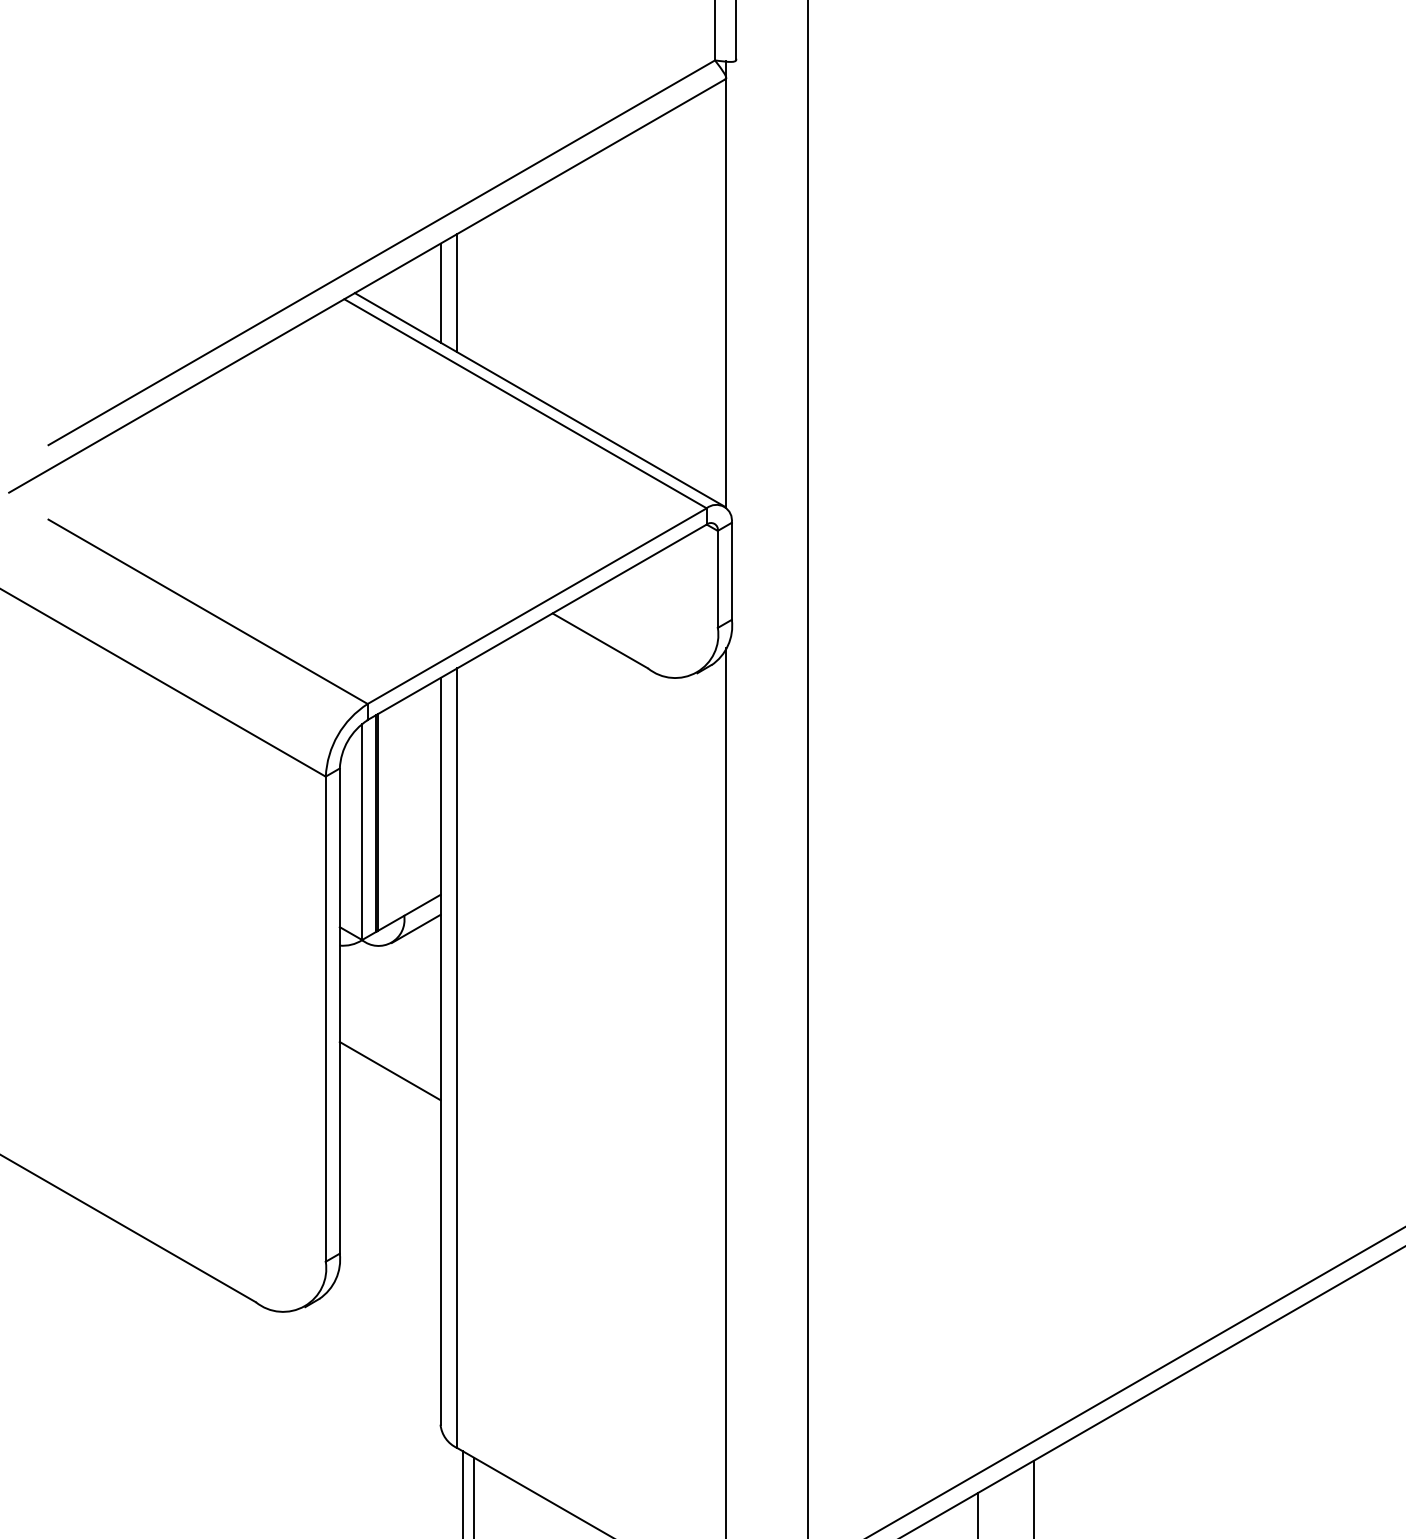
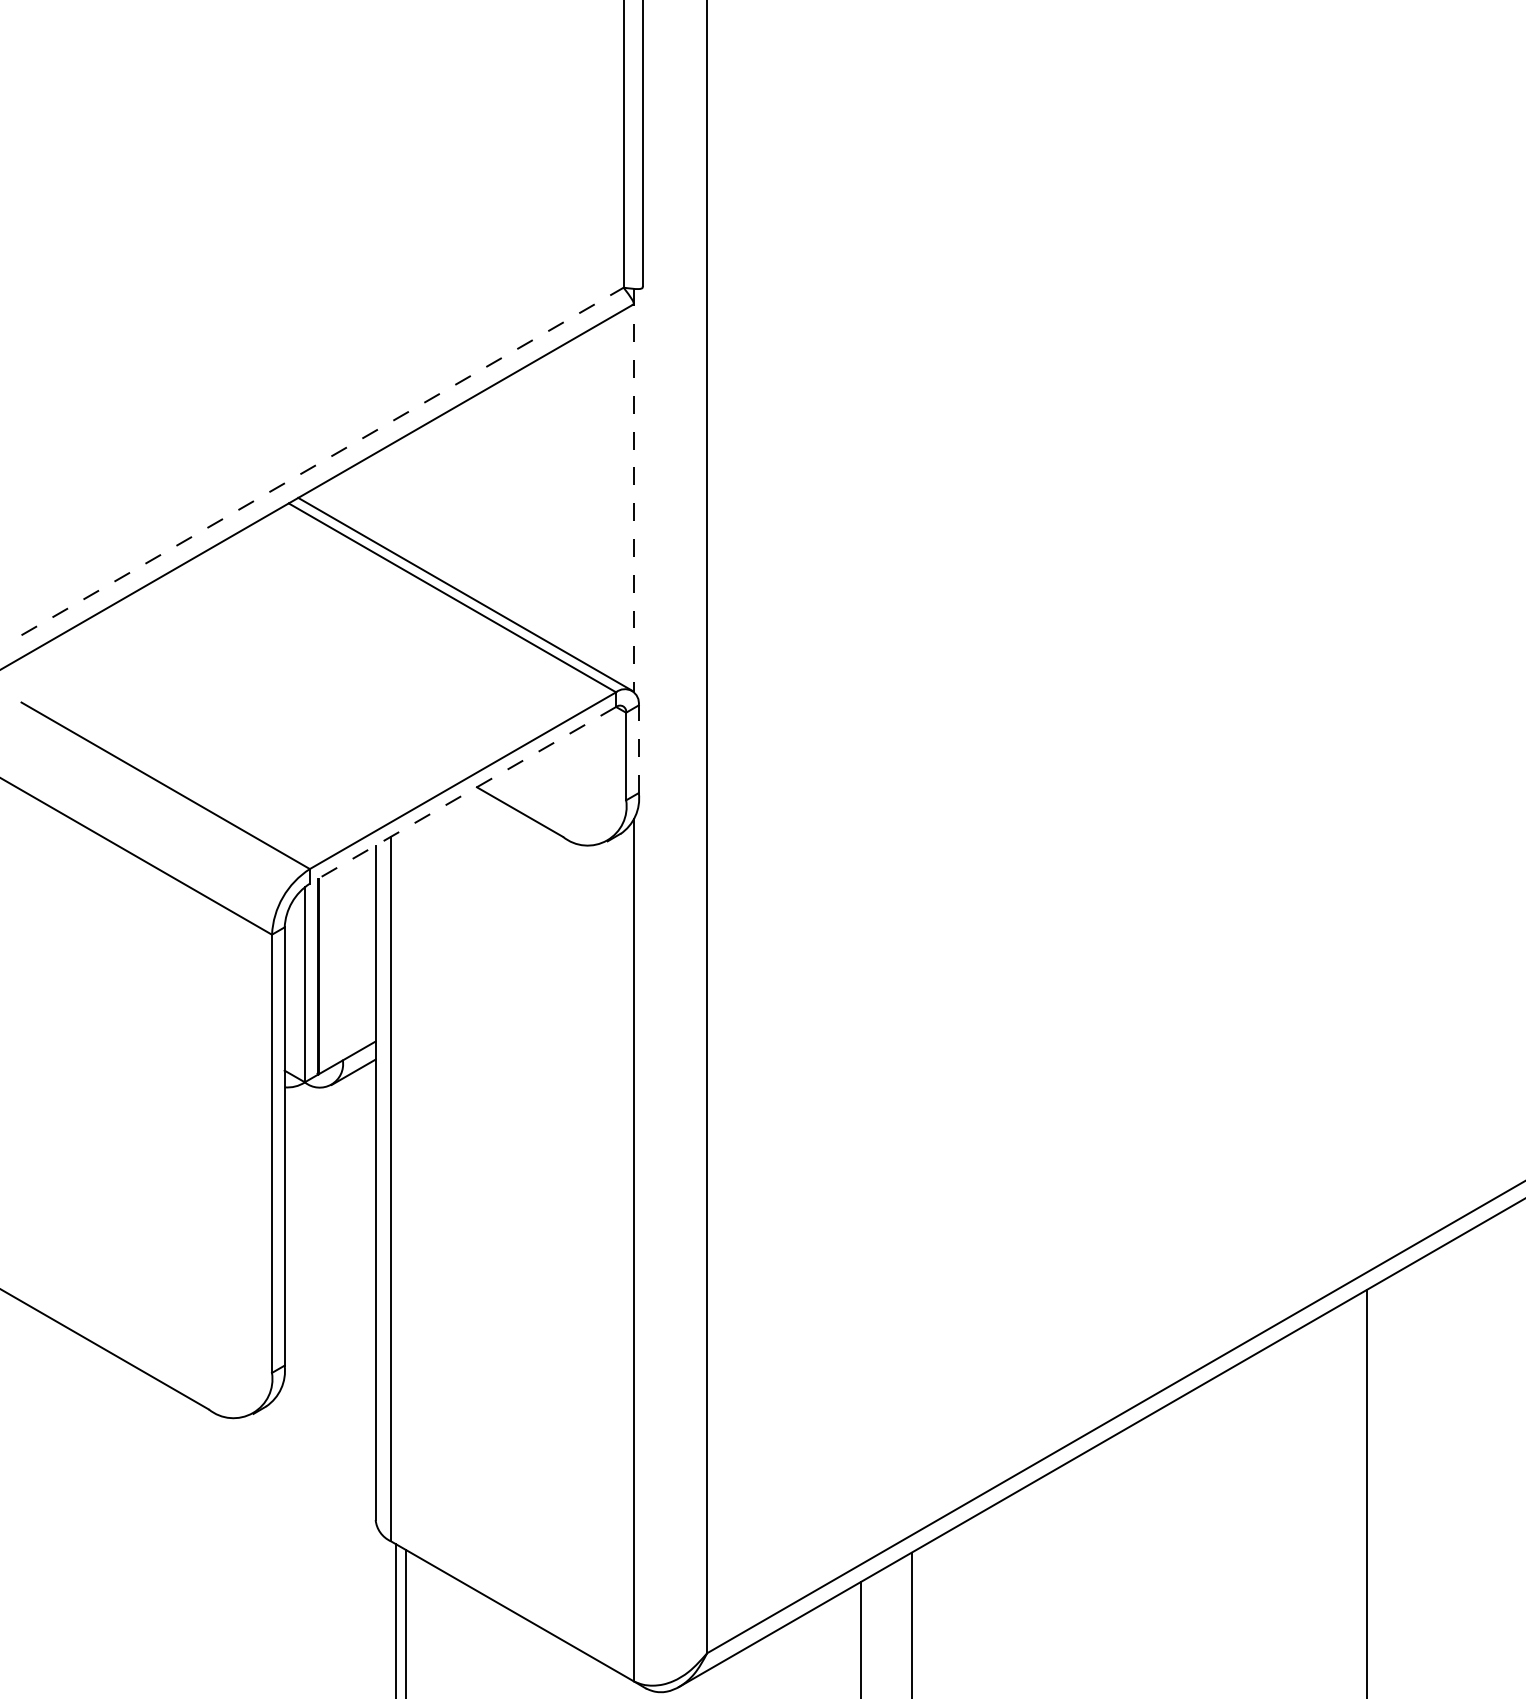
line: (381, 252) -> (322, 461), solid -> dashed
line: (725, 284) -> (633, 490), solid -> dashed
line: (440, 292) -> (375, 497), removed
line: (456, 292) -> (390, 497), removed
line: (731, 571) -> (638, 749), solid -> dashed
line: (537, 622) -> (463, 795), solid -> dashed
line: (389, 1070) -> (329, 1200), removed

